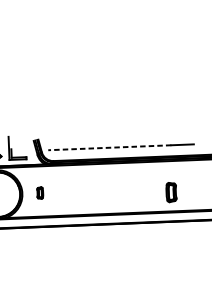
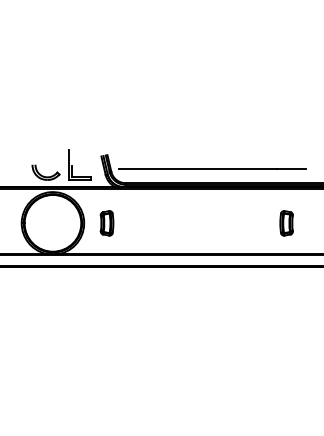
line: (110, 148) -> (198, 169), dashed -> solid
part: (171, 192) -> (286, 223), moved
part: (39, 193) -> (106, 223), size x1.67

